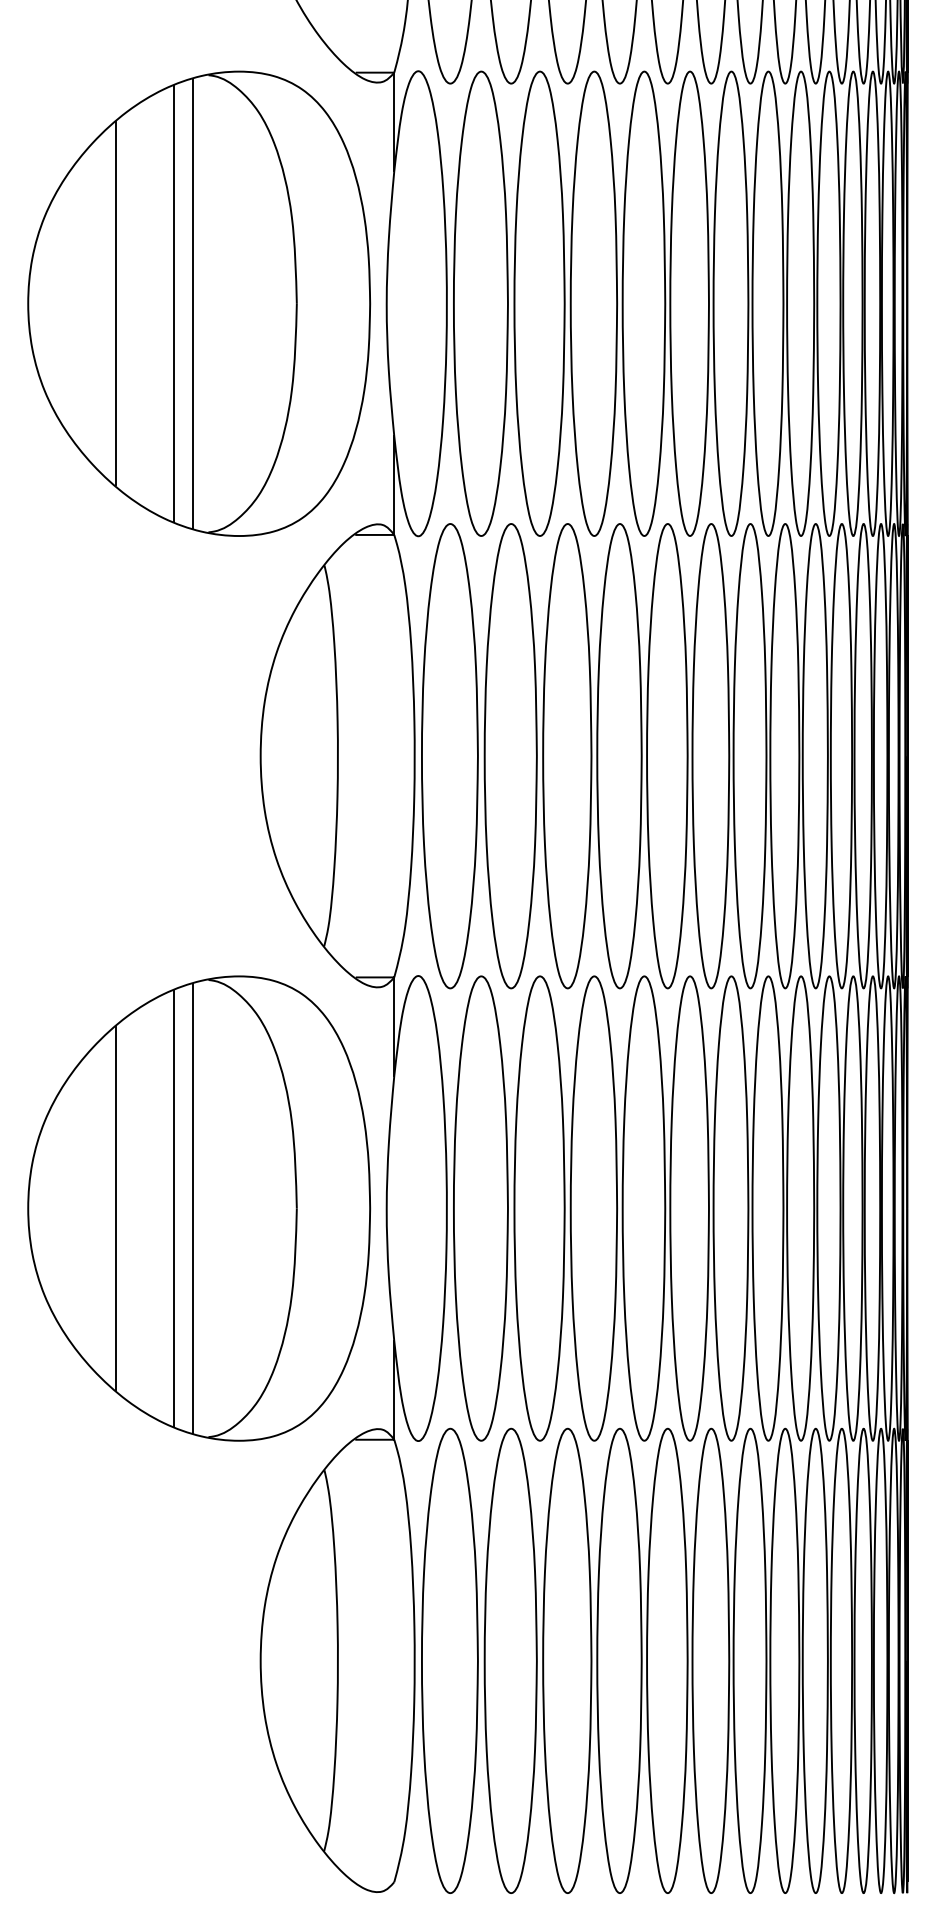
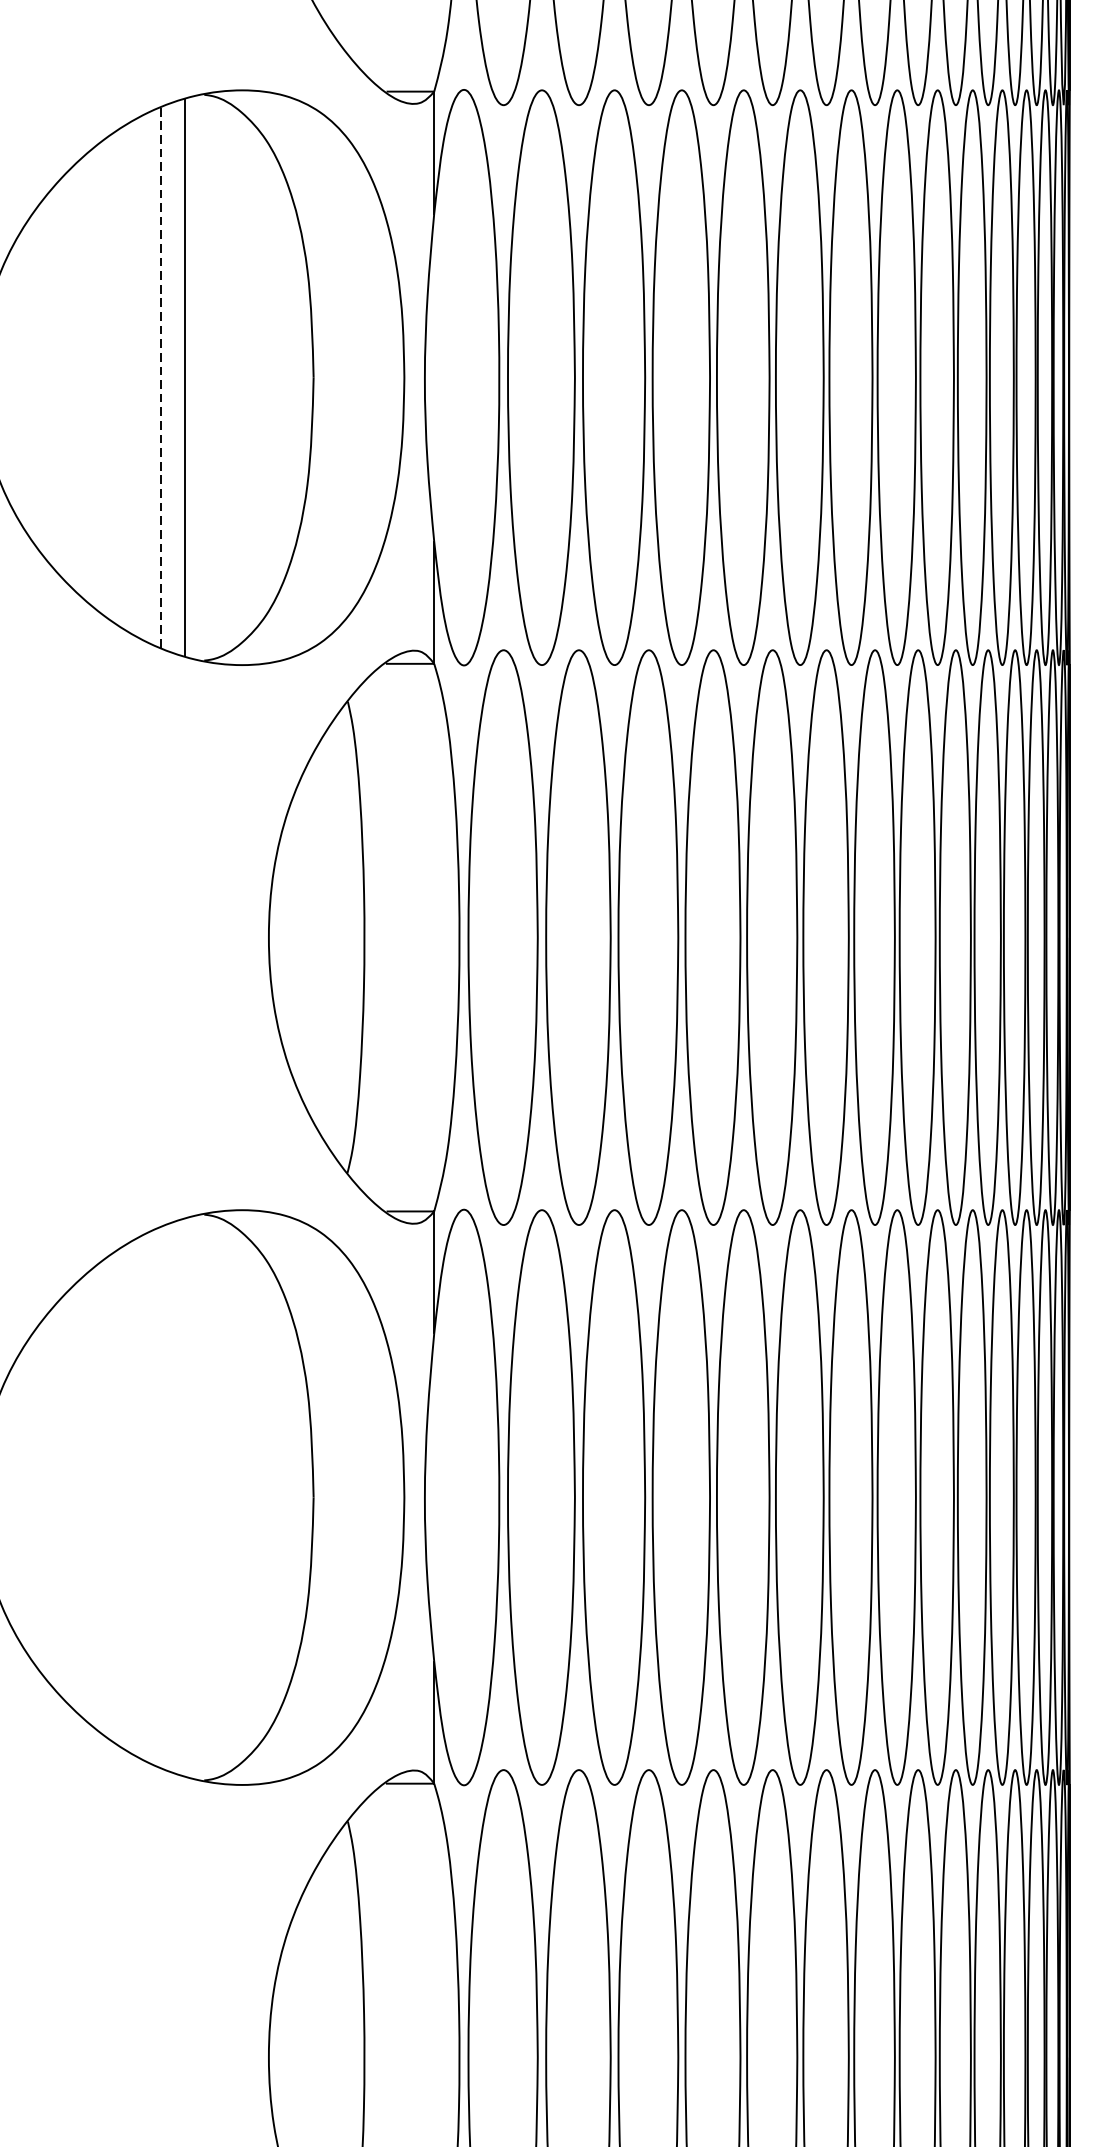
line: (115, 303) -> (89, 377), removed
line: (173, 303) -> (160, 377), solid -> dashed
line: (115, 1208) -> (89, 1497), removed
line: (173, 1208) -> (160, 1497), removed
line: (193, 1208) -> (185, 1497), removed

